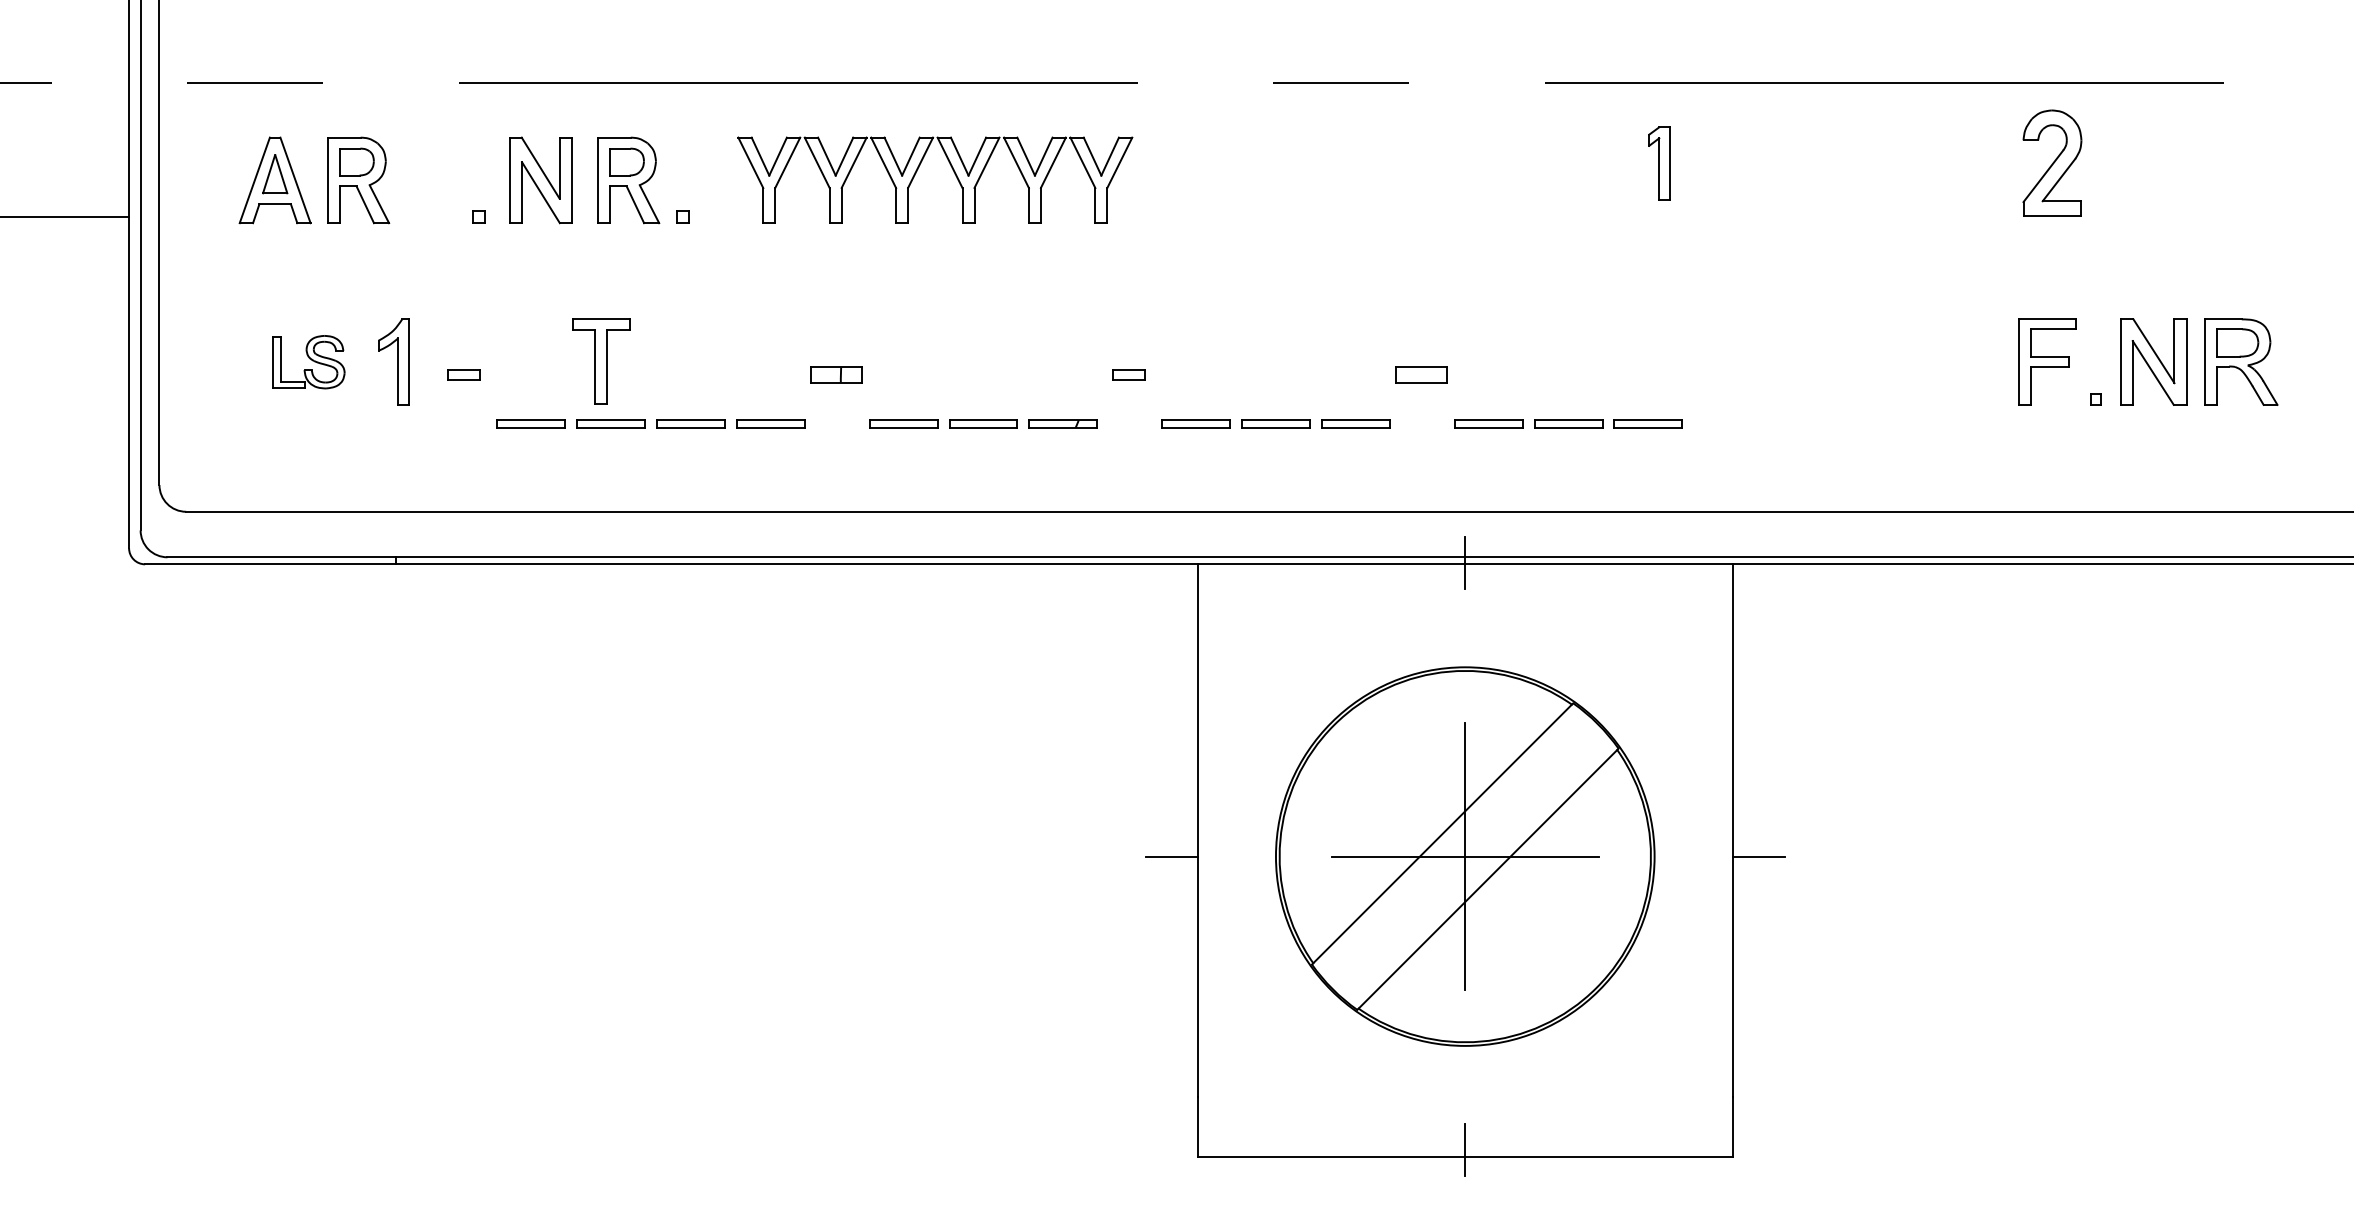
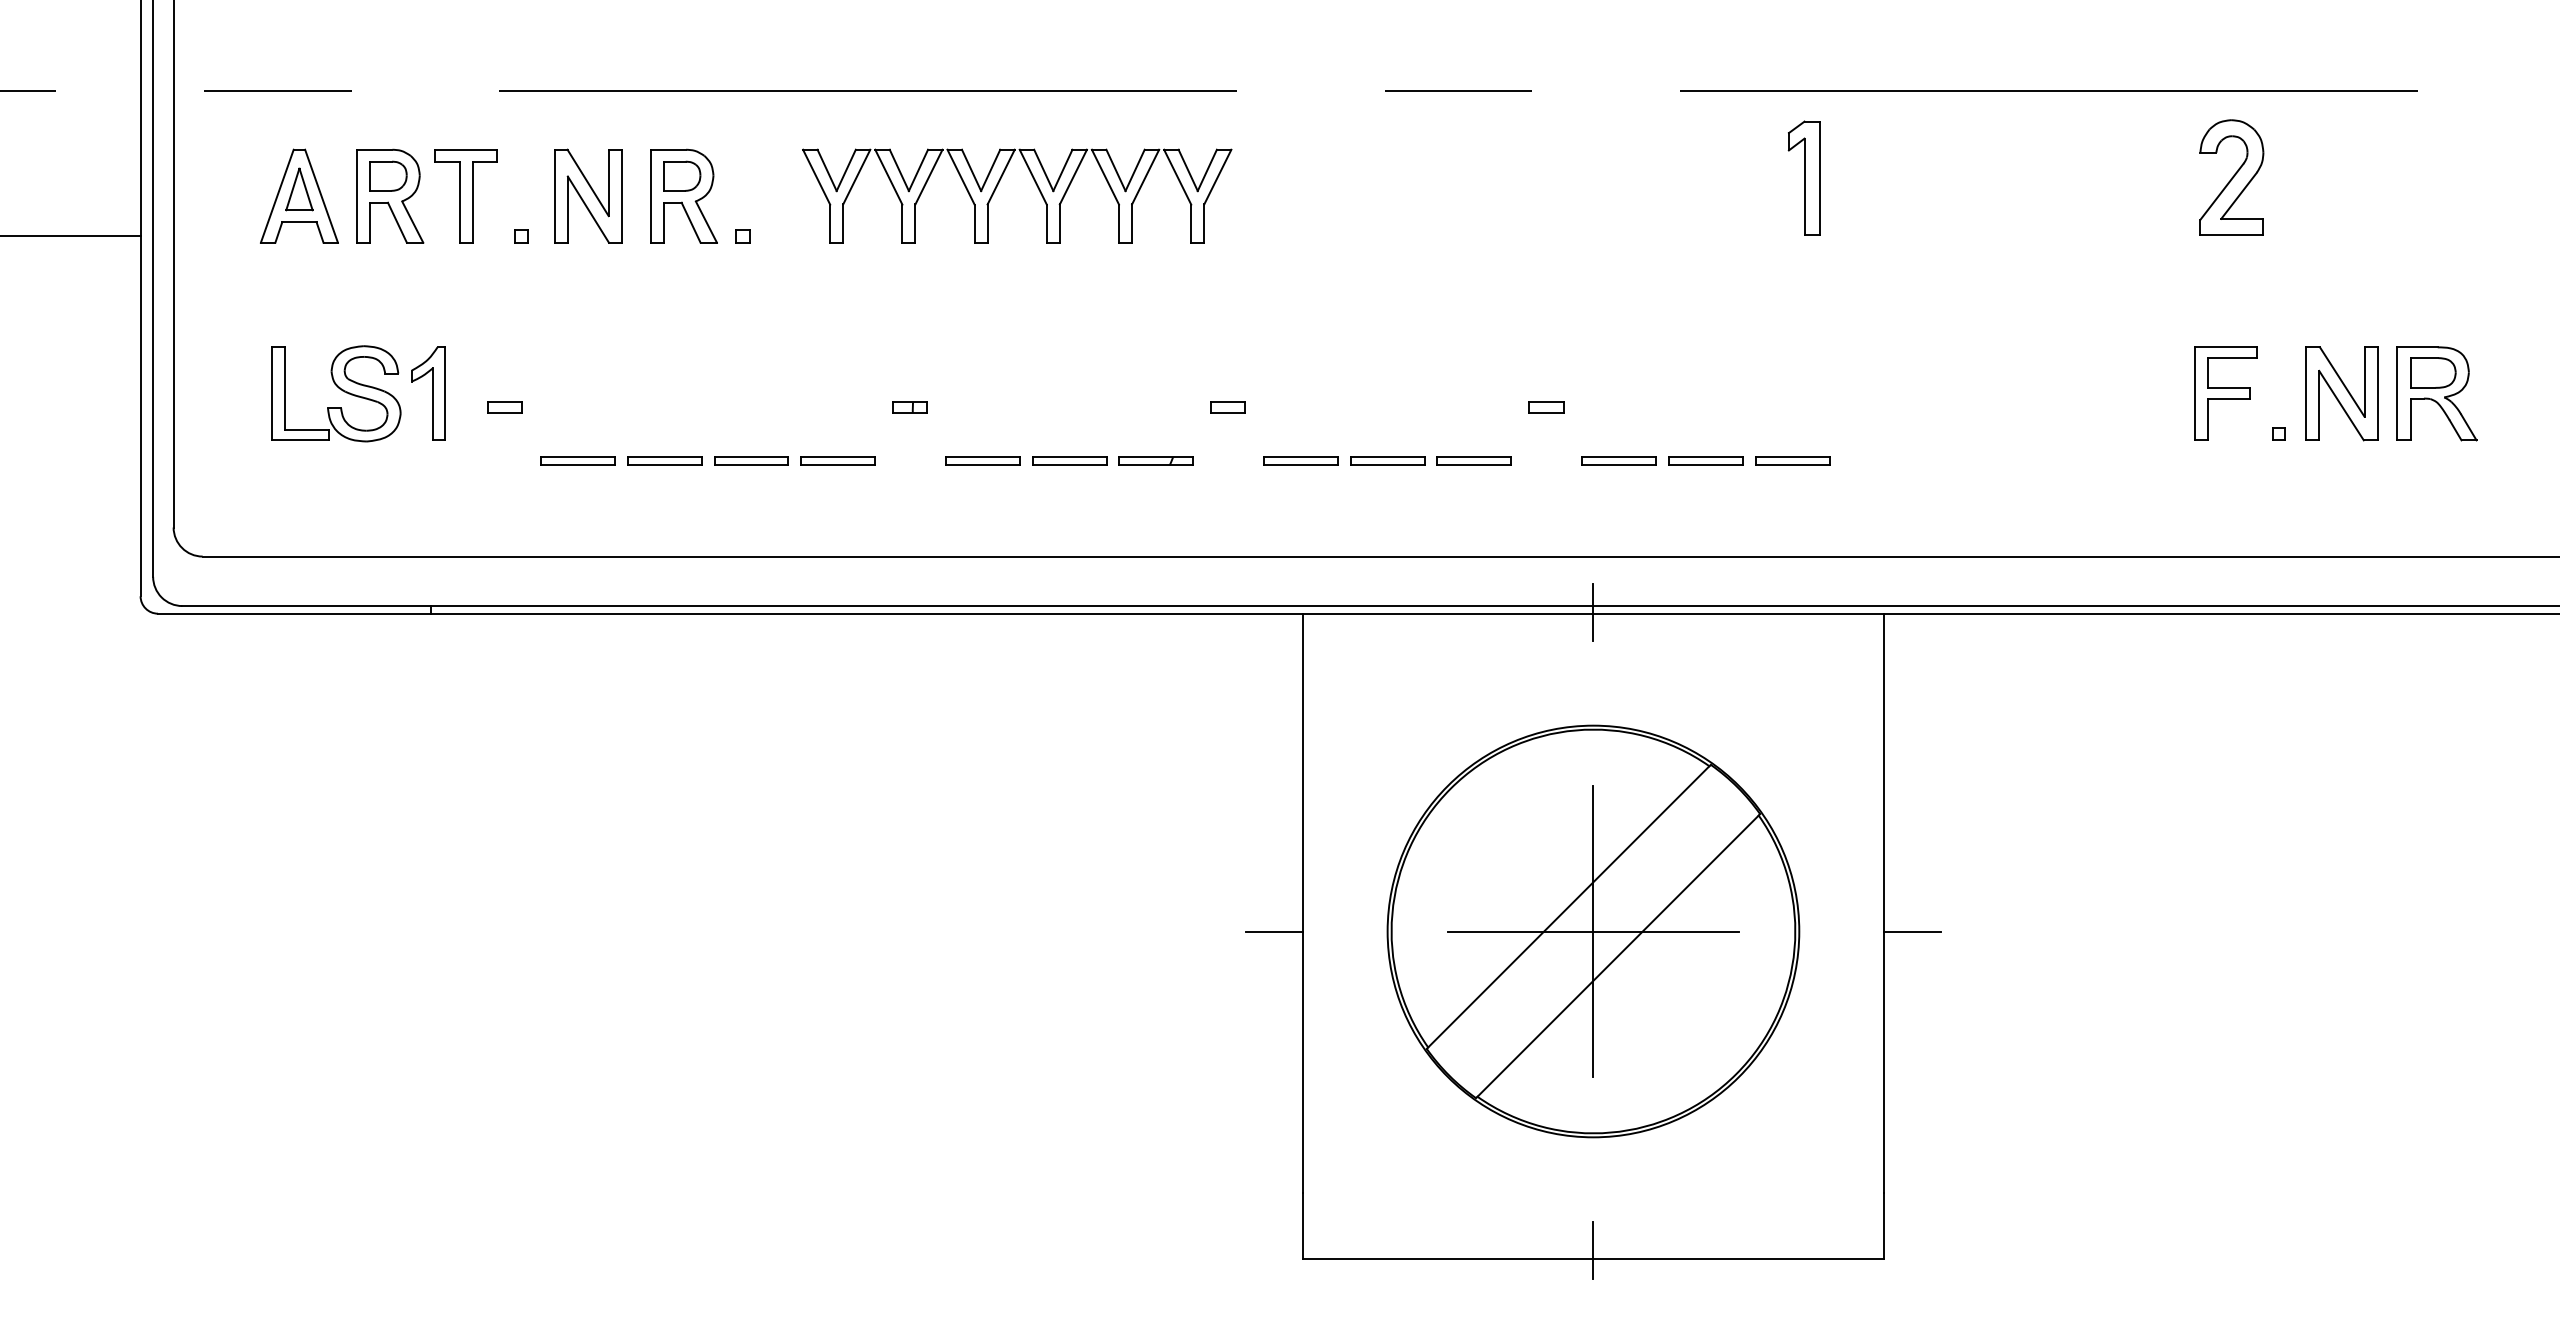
part: (1658, 163) -> (1803, 177), size x1.43
part: (309, 361) -> (336, 393), size x1.67
part: (600, 361) -> (465, 196), moved
part: (836, 374) -> (909, 407), size x0.62
part: (1422, 374) -> (1546, 407), size x0.62

